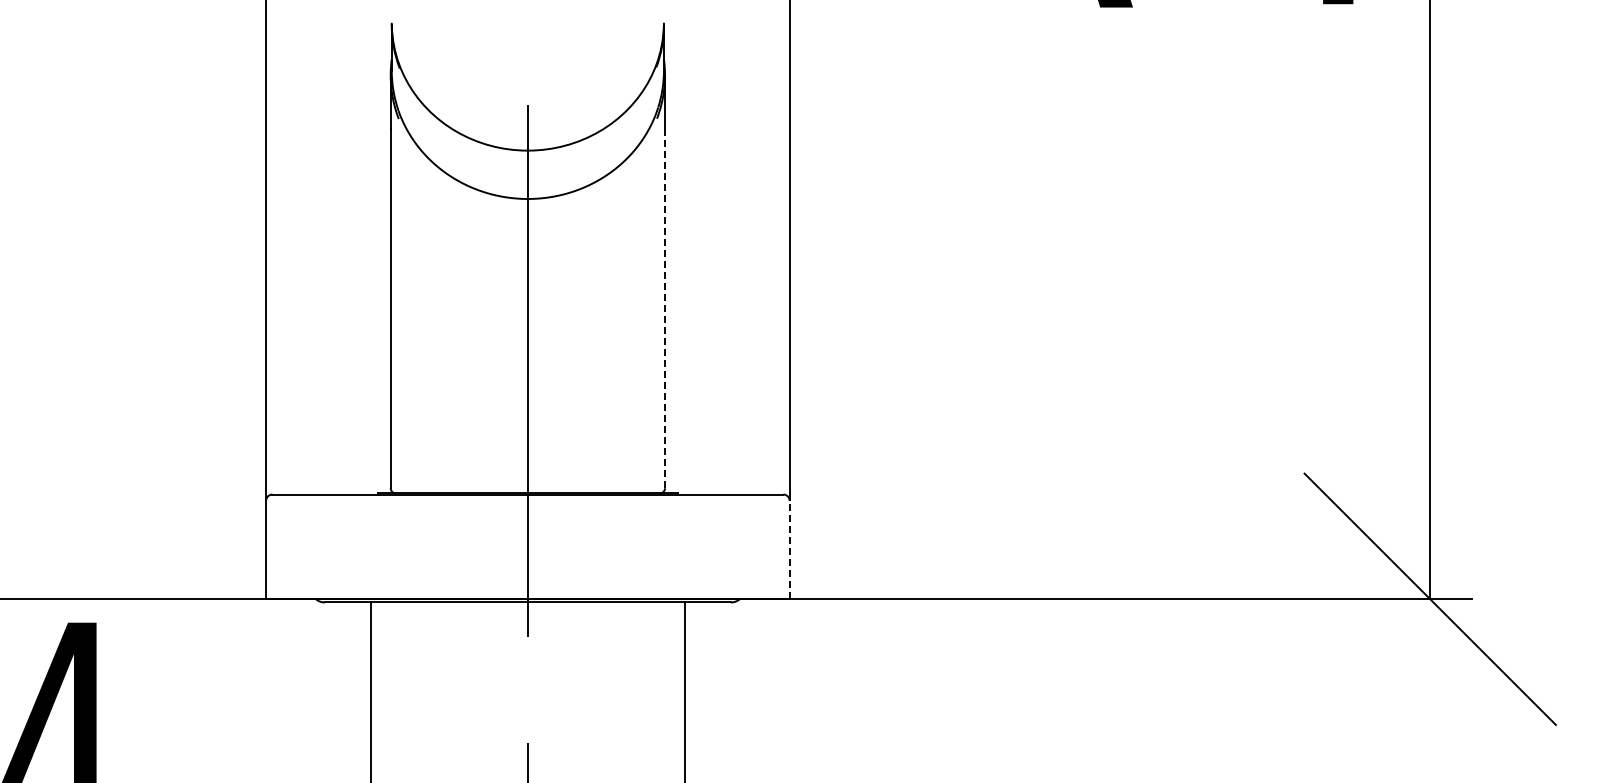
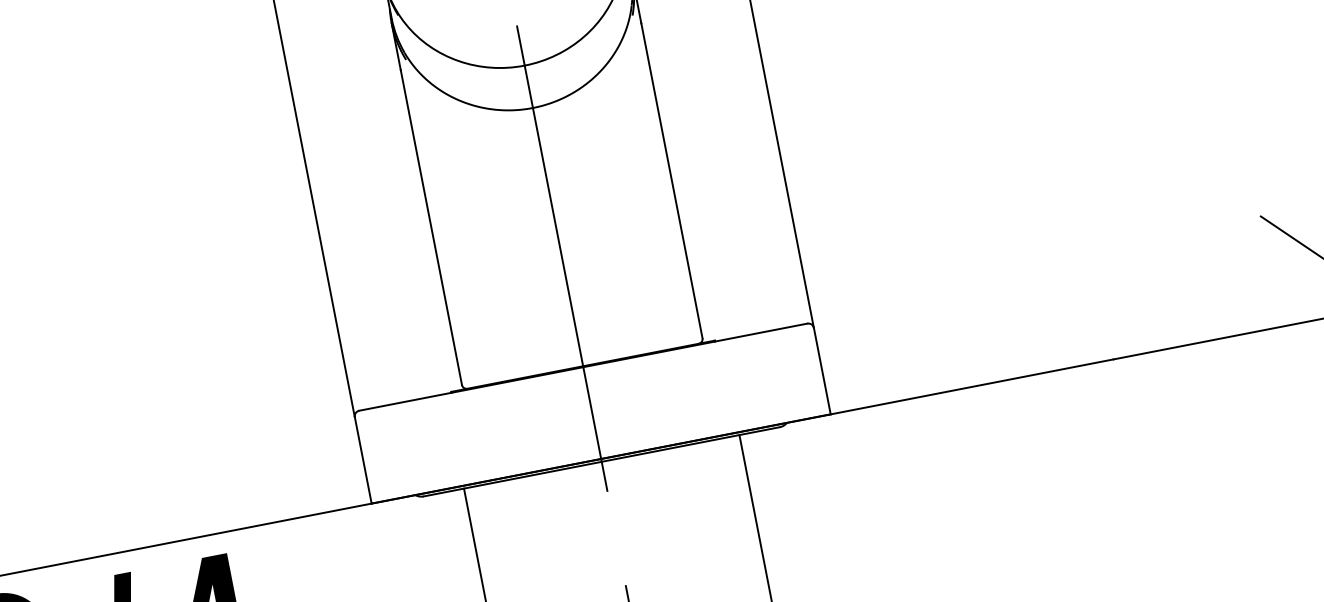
line: (665, 308) -> (672, 180), dashed -> solid
line: (789, 549) -> (822, 370), dashed -> solid

